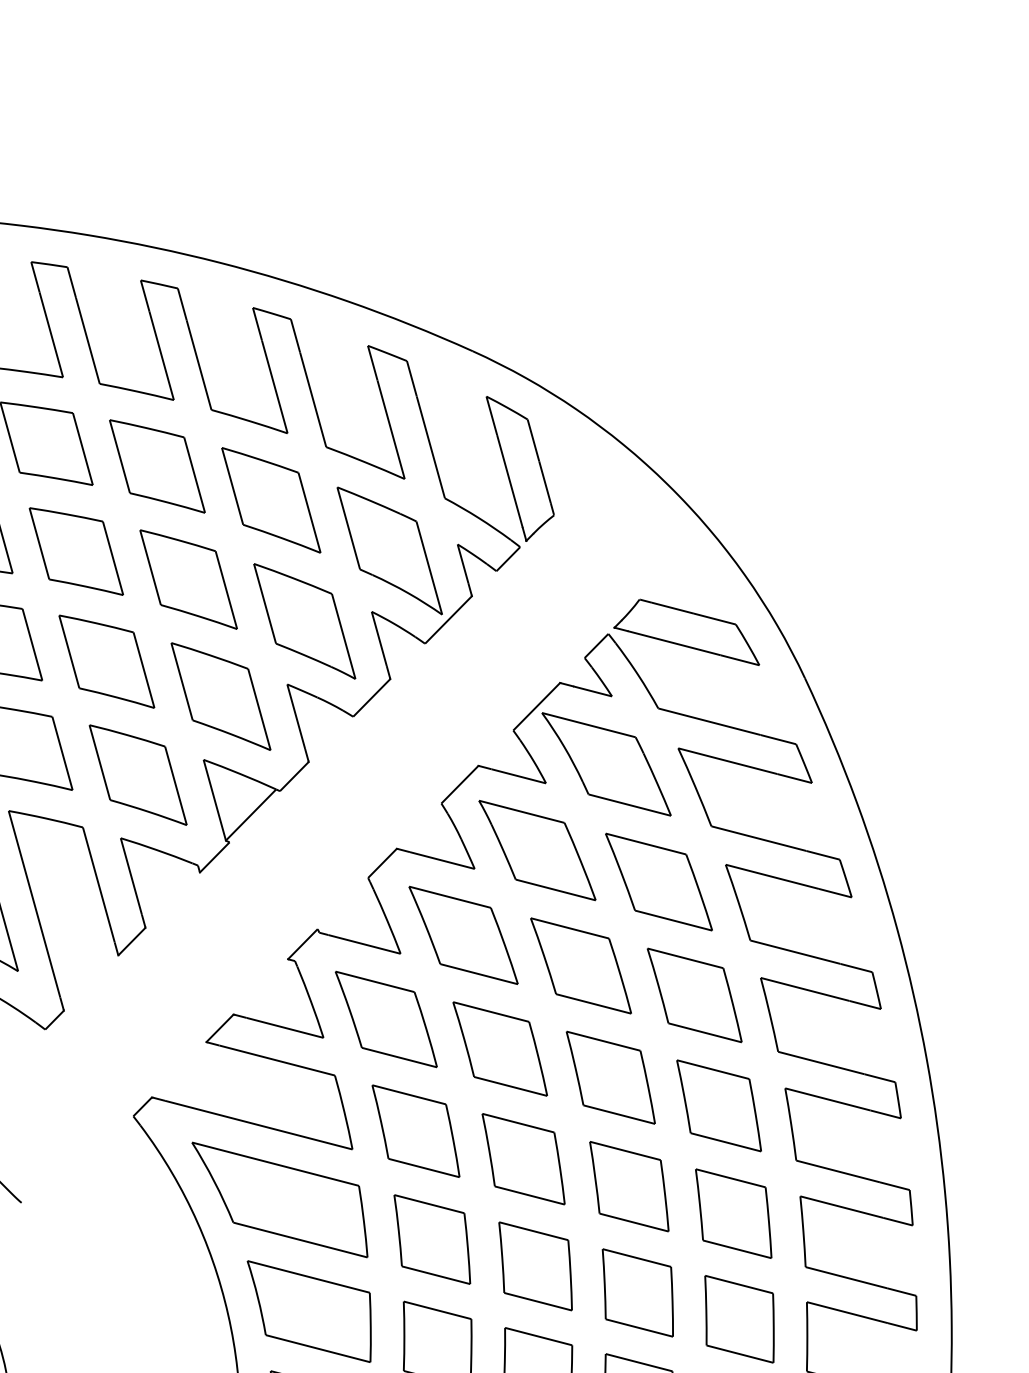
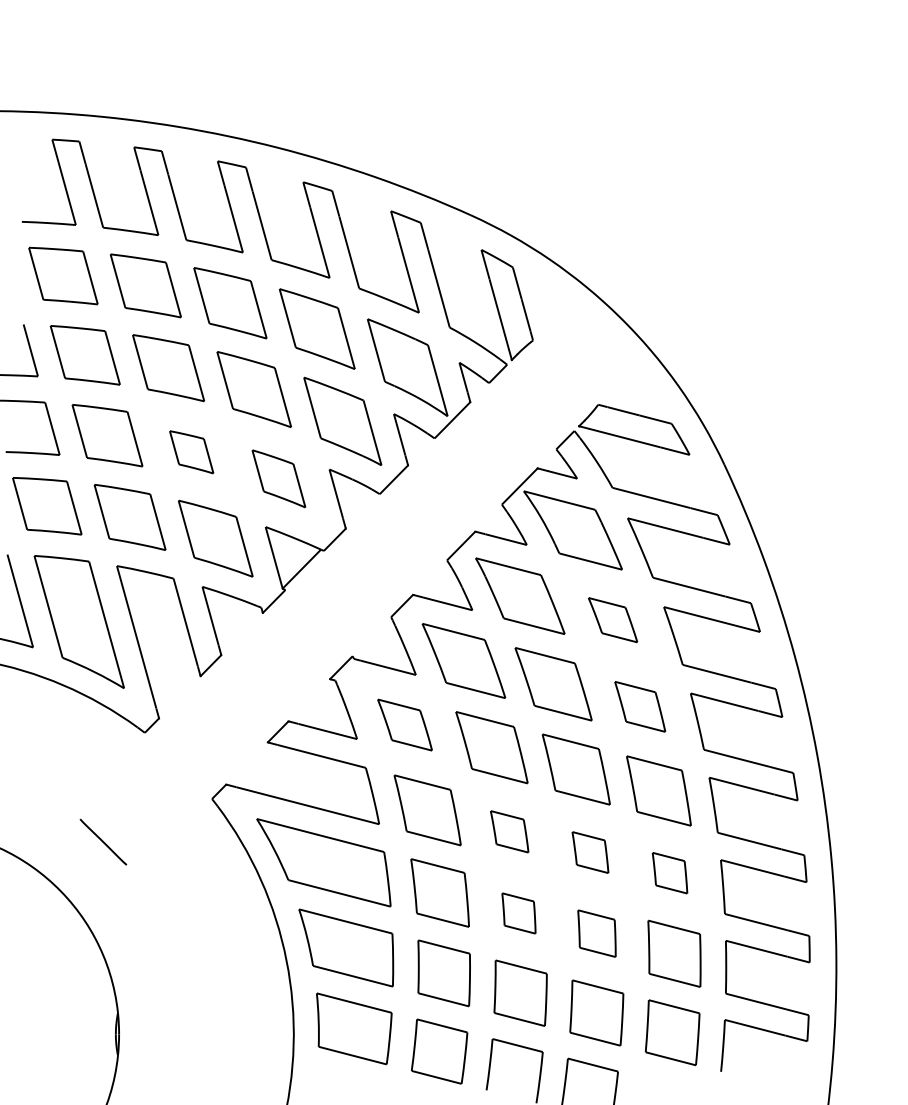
part: (106, 662) -> (191, 452), size x0.6
part: (220, 696) -> (278, 478), size x0.7
part: (658, 881) -> (612, 619), size x0.6
part: (693, 995) -> (639, 706), size x0.7
part: (385, 1018) -> (404, 724), size x0.7
part: (523, 1158) -> (509, 831), size x0.6
part: (629, 1186) -> (590, 852), size x0.6
part: (732, 1212) -> (669, 872), size x0.6
part: (535, 1266) -> (518, 913), size x0.6
part: (637, 1292) -> (596, 933), size x0.7

